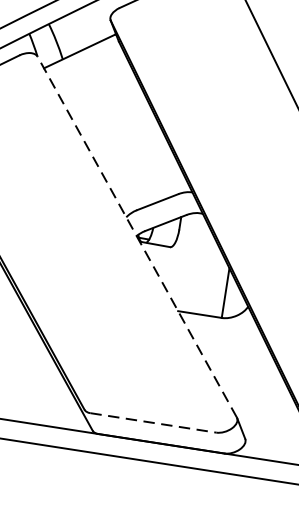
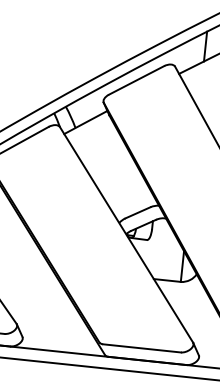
line: (137, 236) -> (126, 234), dashed -> solid
line: (154, 423) -> (142, 348), dashed -> solid

